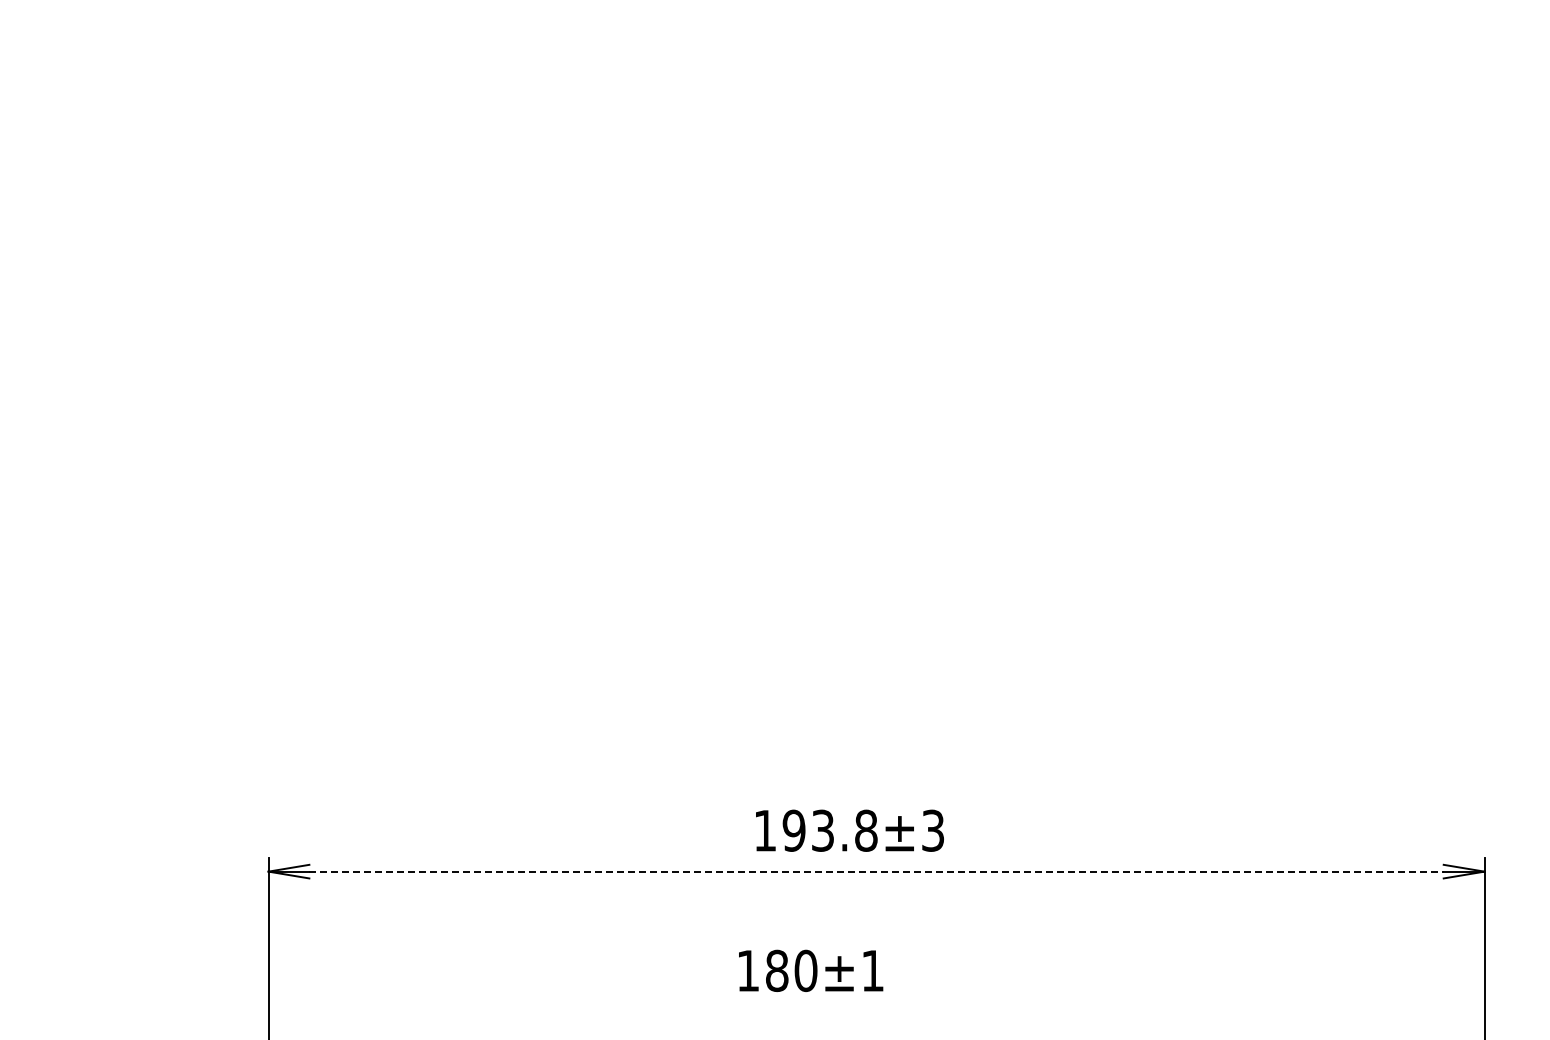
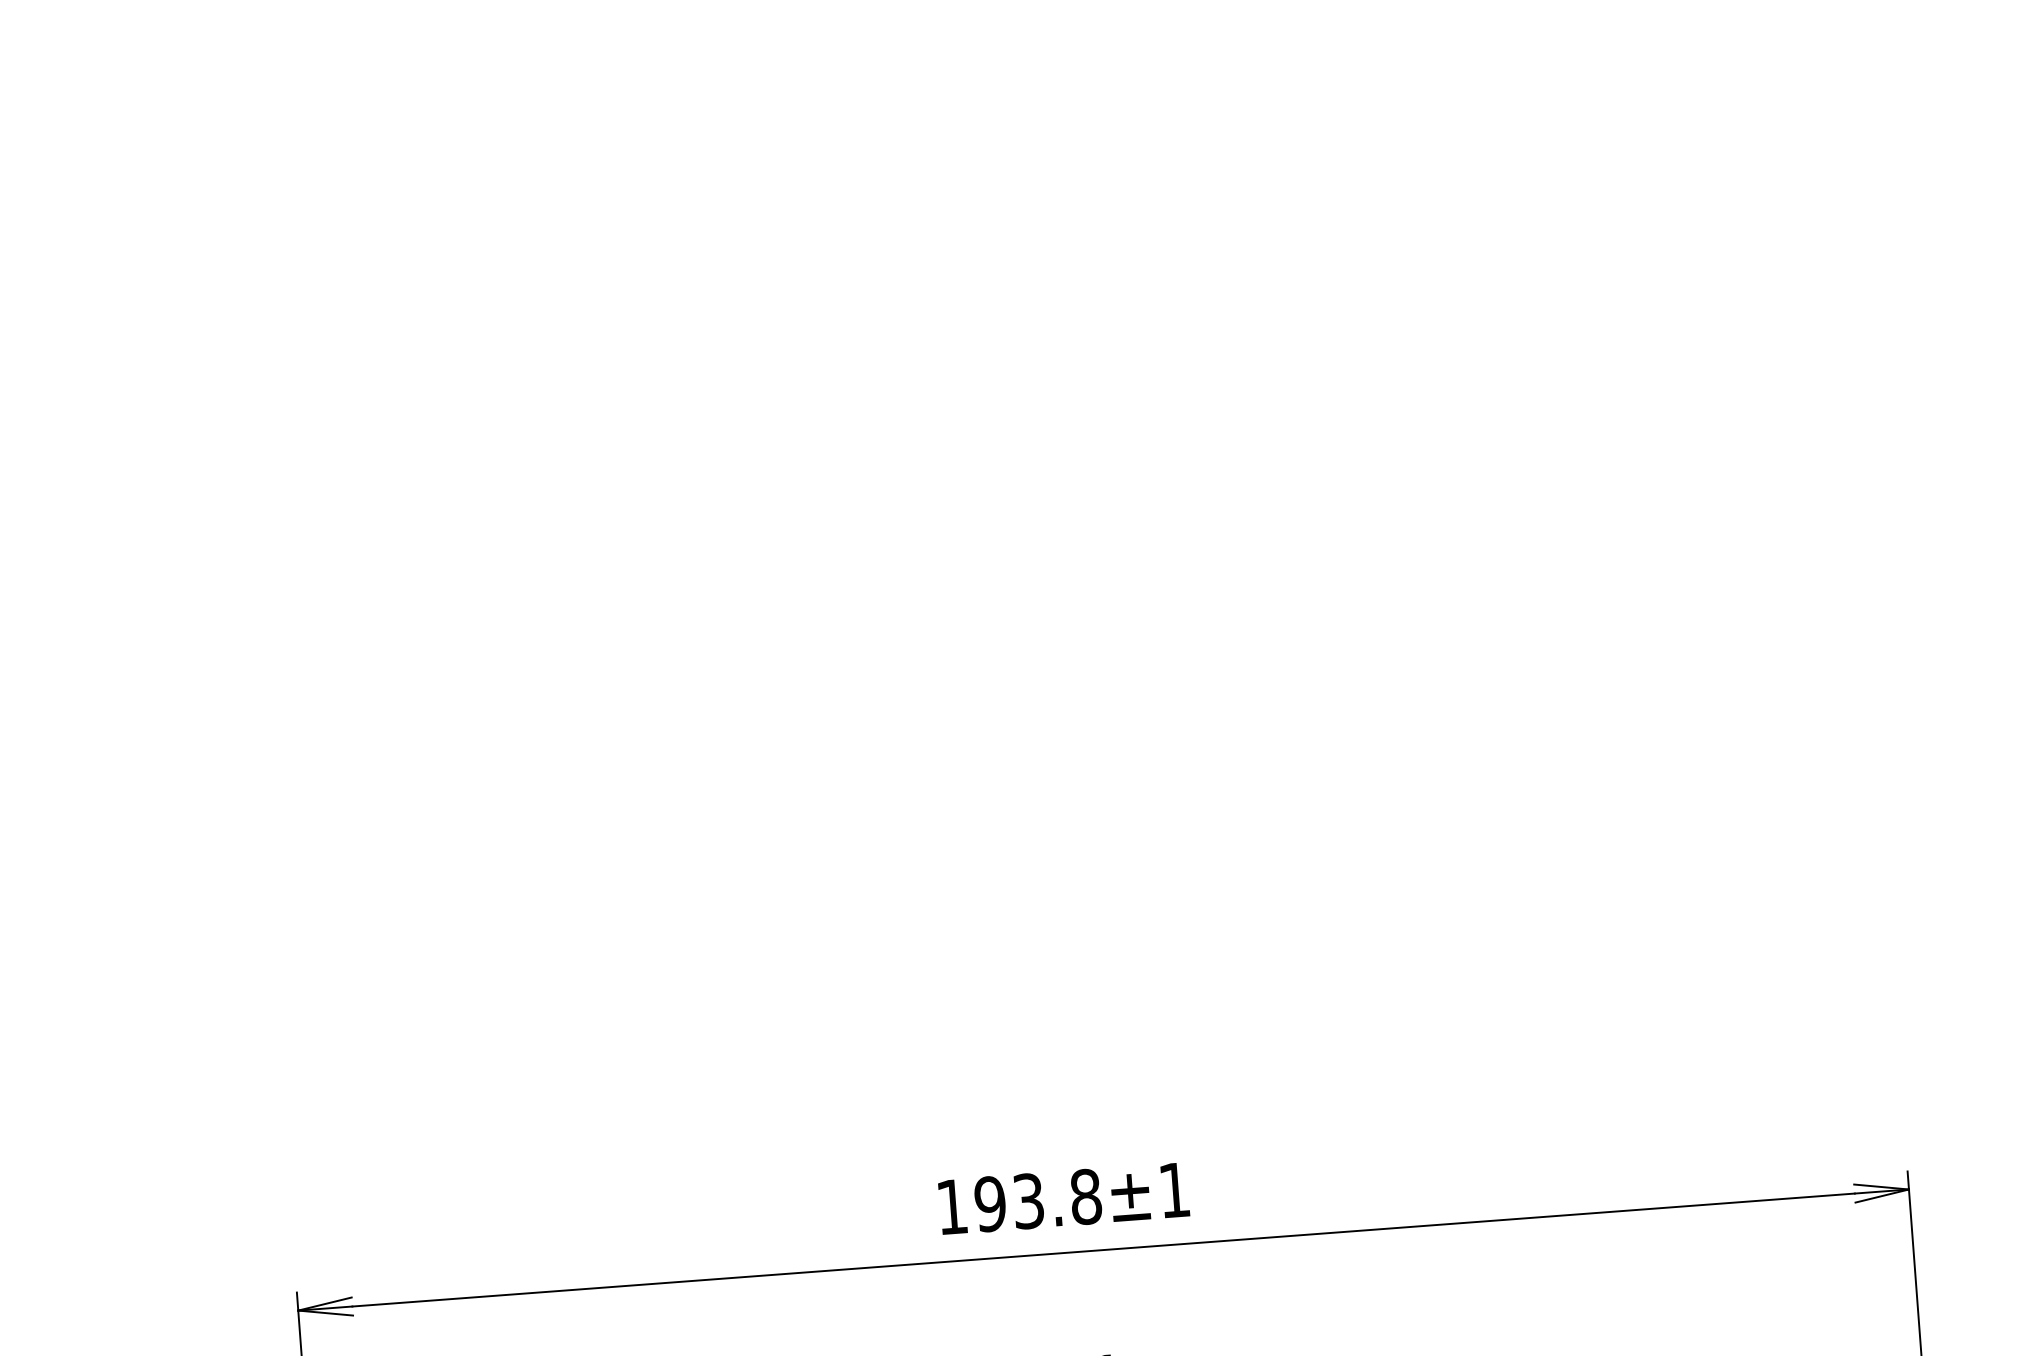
text: (933, 830) -> (1174, 1189), 193.8±3 -> 193.8±1
line: (877, 871) -> (1104, 1249), dashed -> solid

